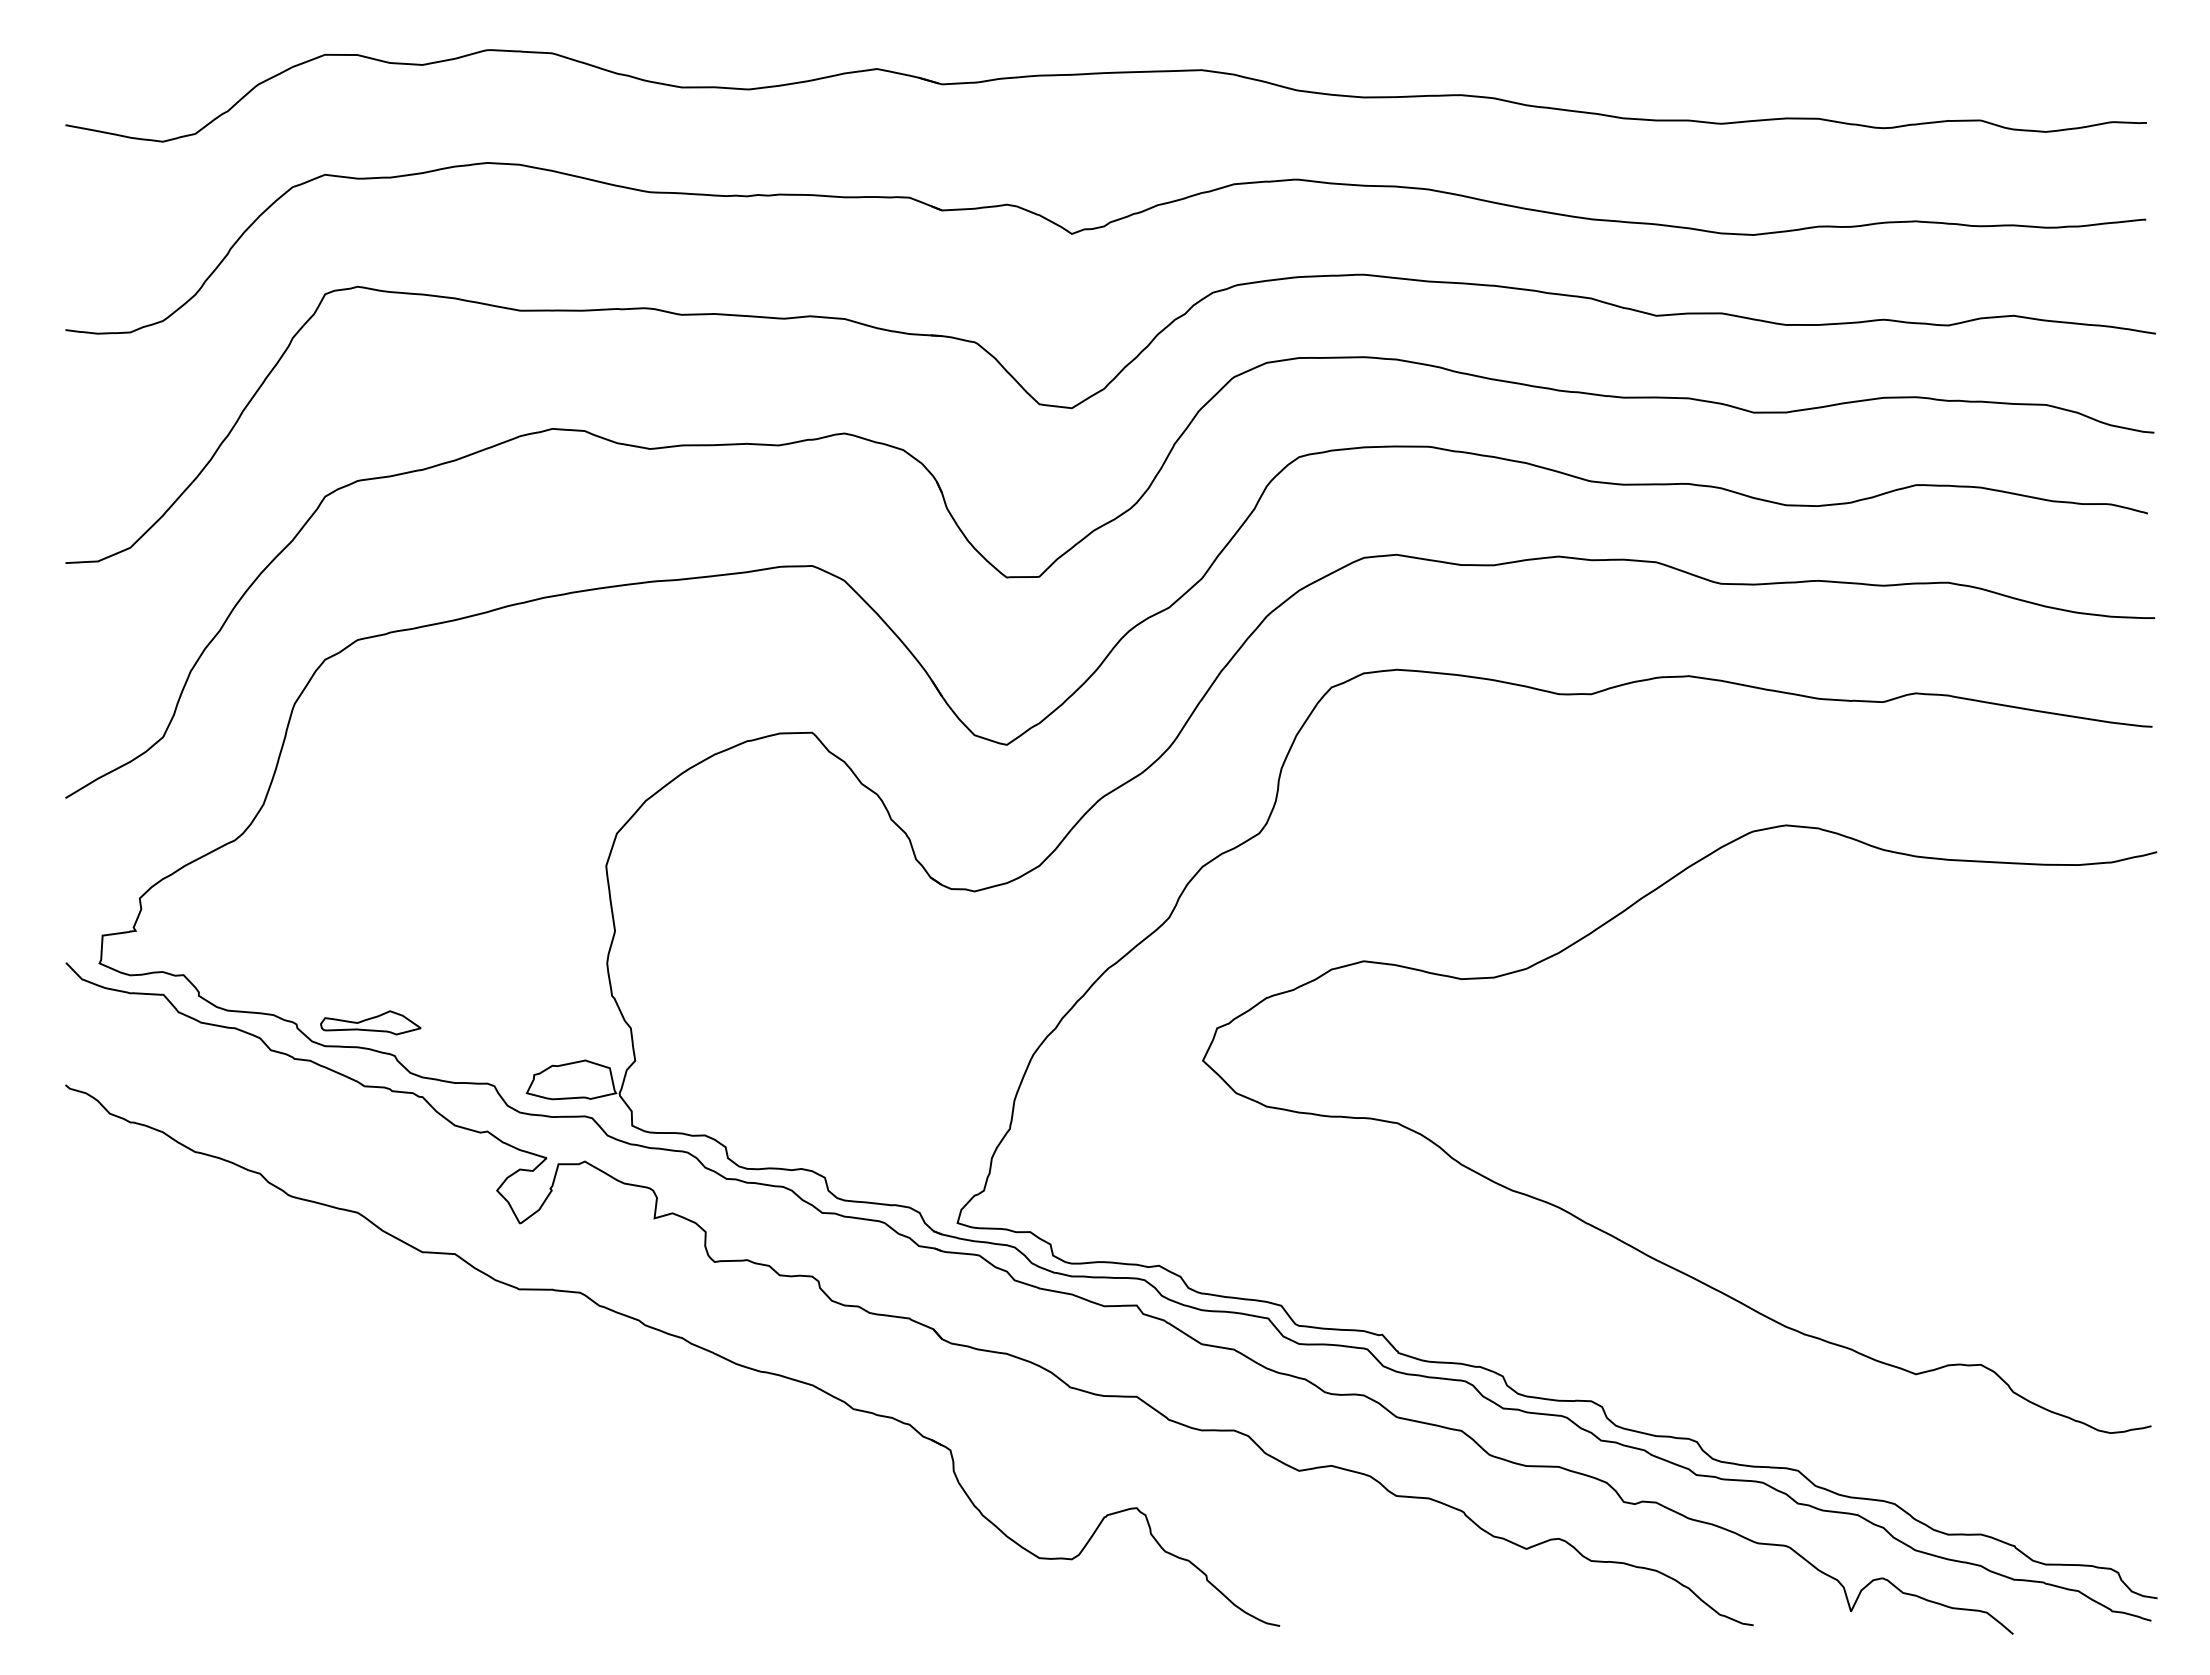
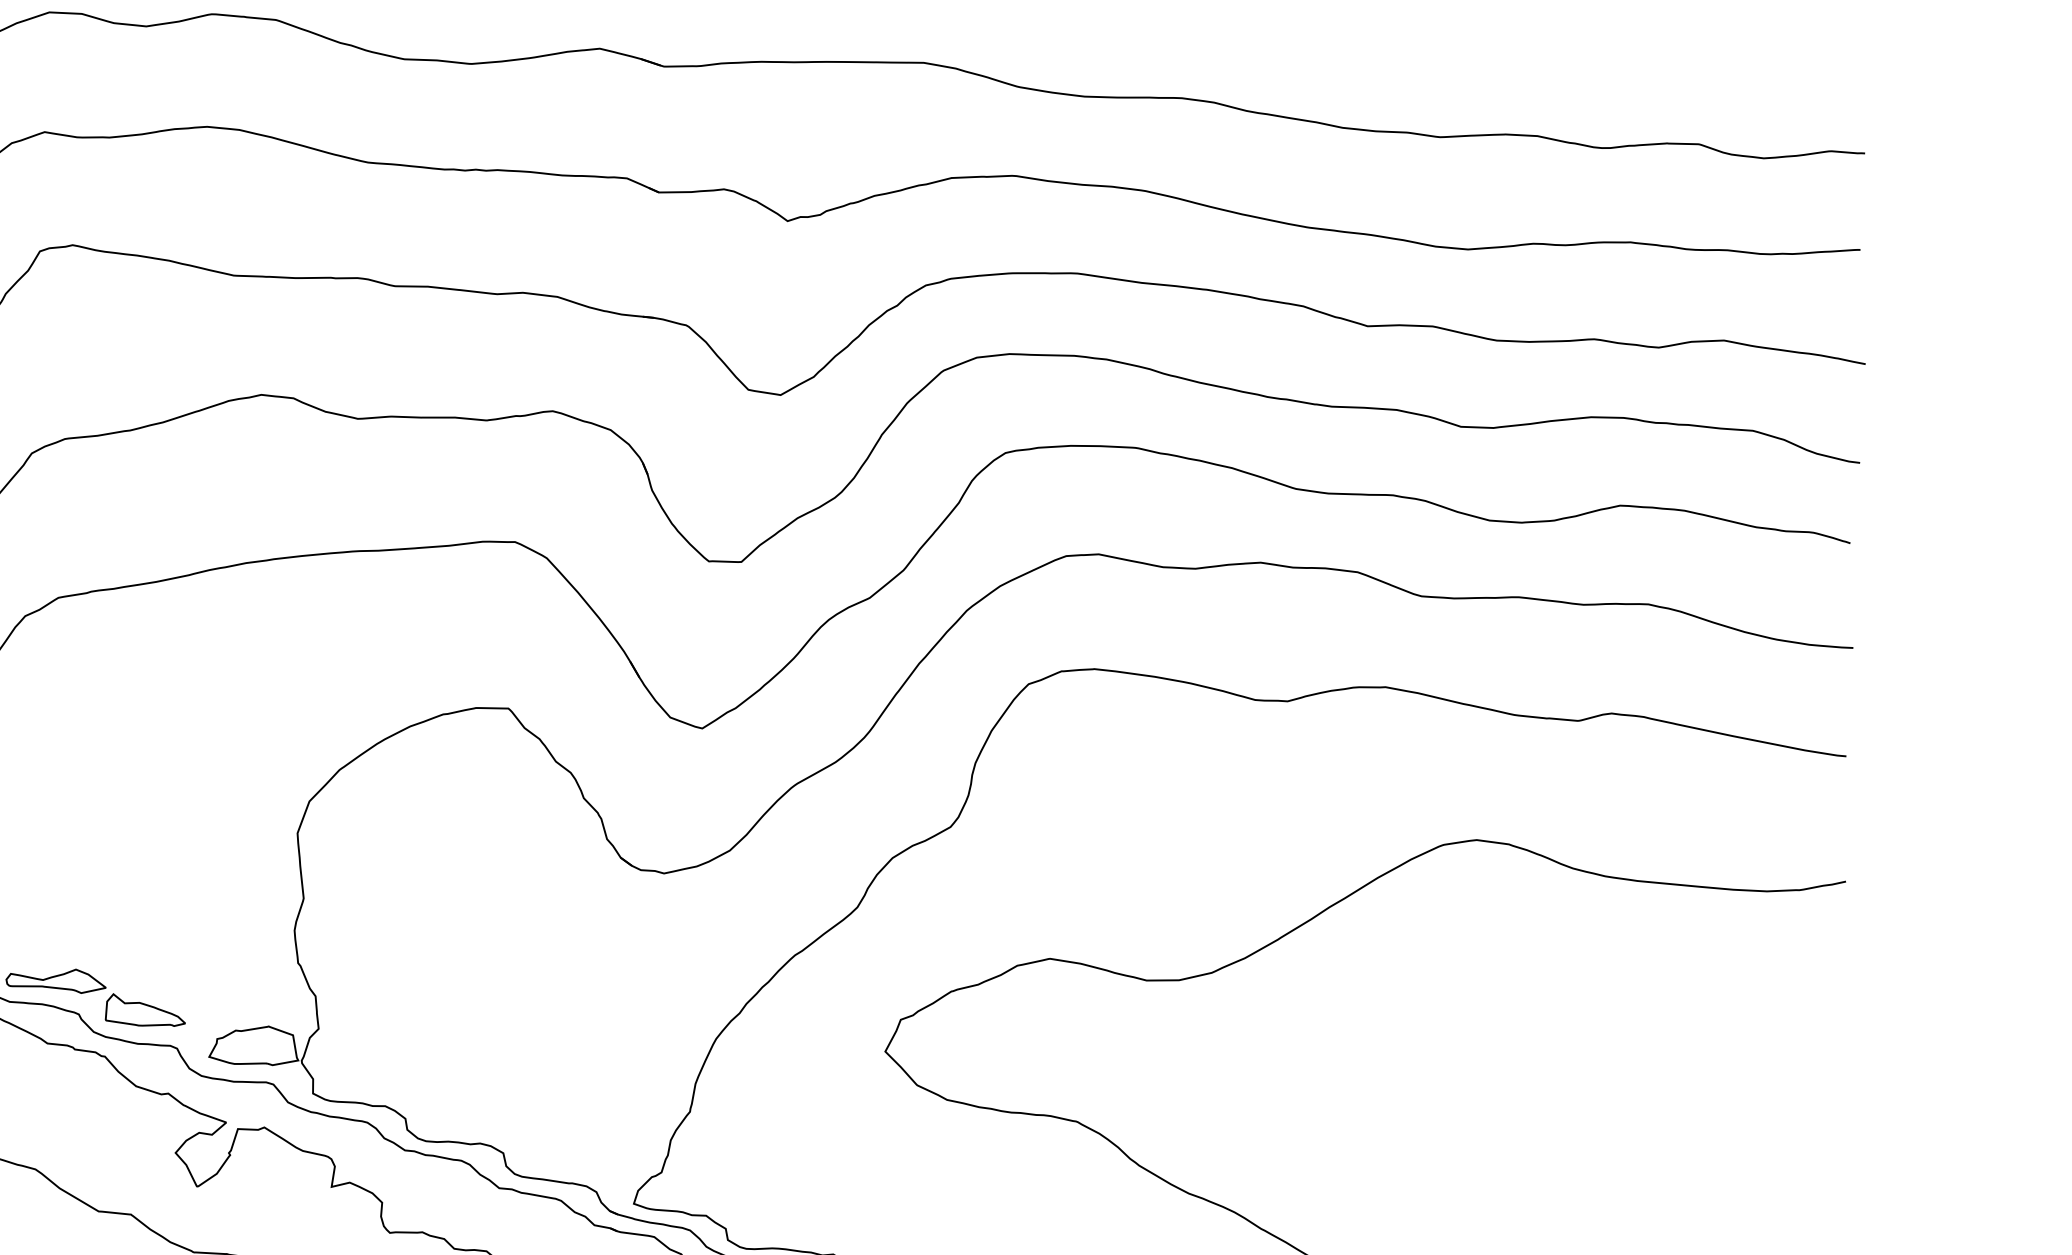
part: (461, 1049) -> (145, 1010), added

